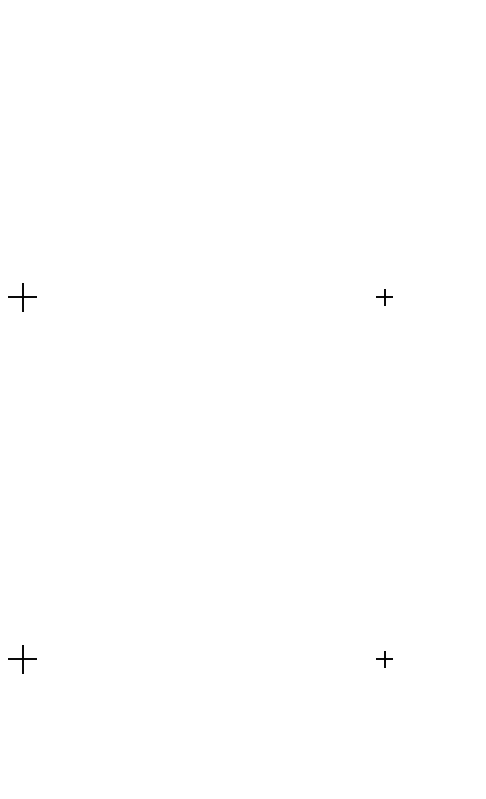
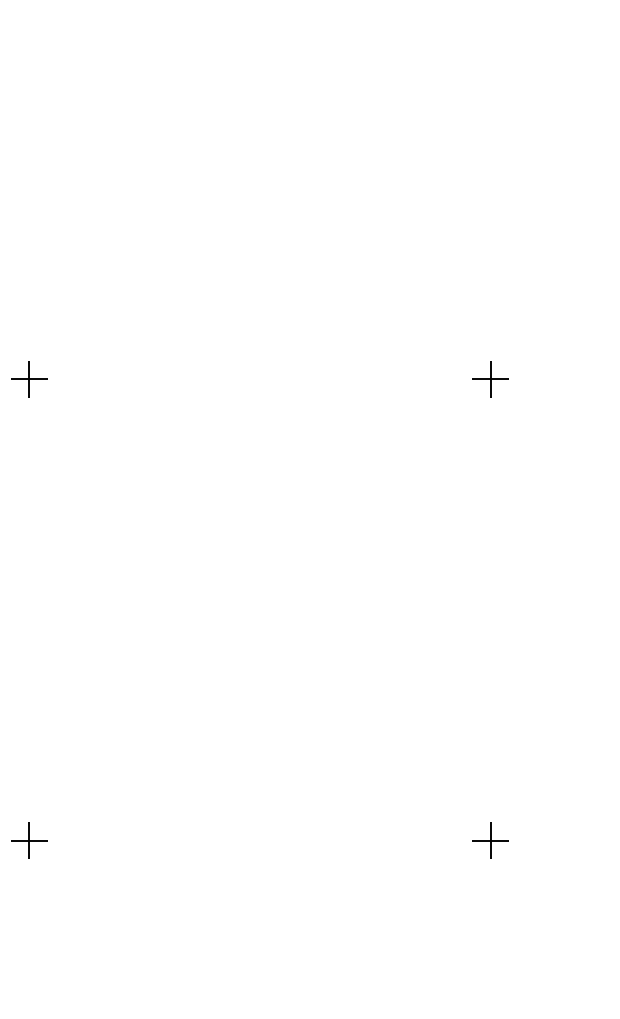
part: (384, 297) -> (490, 379), size x1.67
part: (384, 659) -> (490, 840), size x1.67

